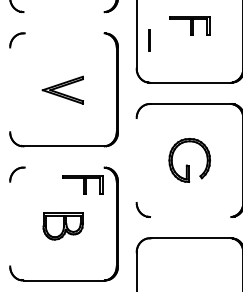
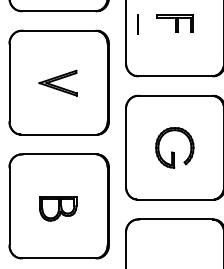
line: (63, 12) -> (58, 11), added
line: (64, 33) -> (59, 30), added
line: (149, 40) -> (137, 24), moved
line: (10, 89) -> (9, 82), added
line: (136, 160) -> (125, 147), added
line: (64, 167) -> (59, 154), added
part: (82, 184) -> (76, 169), removed
line: (190, 217) -> (175, 200), added
line: (10, 223) -> (9, 205), added

